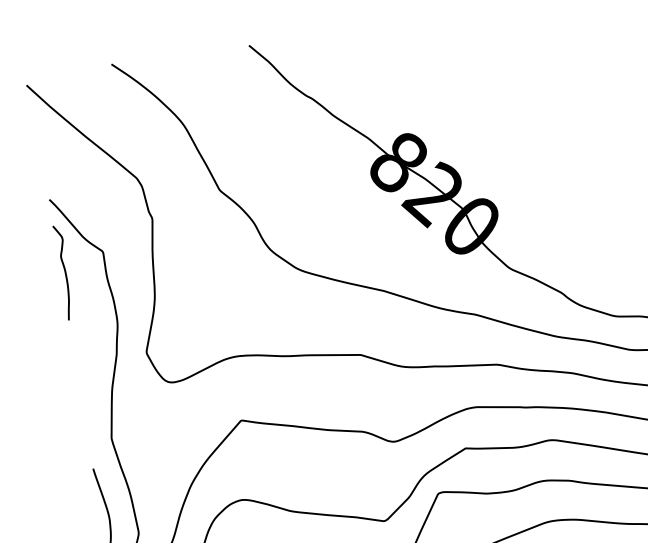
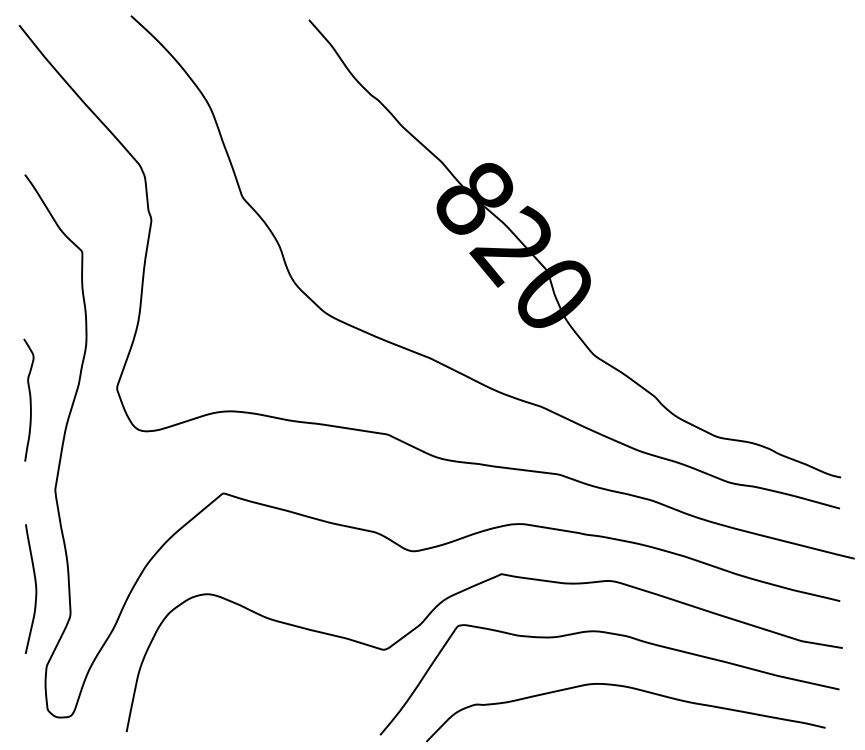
curve: (64, 272) -> (29, 399), moved

